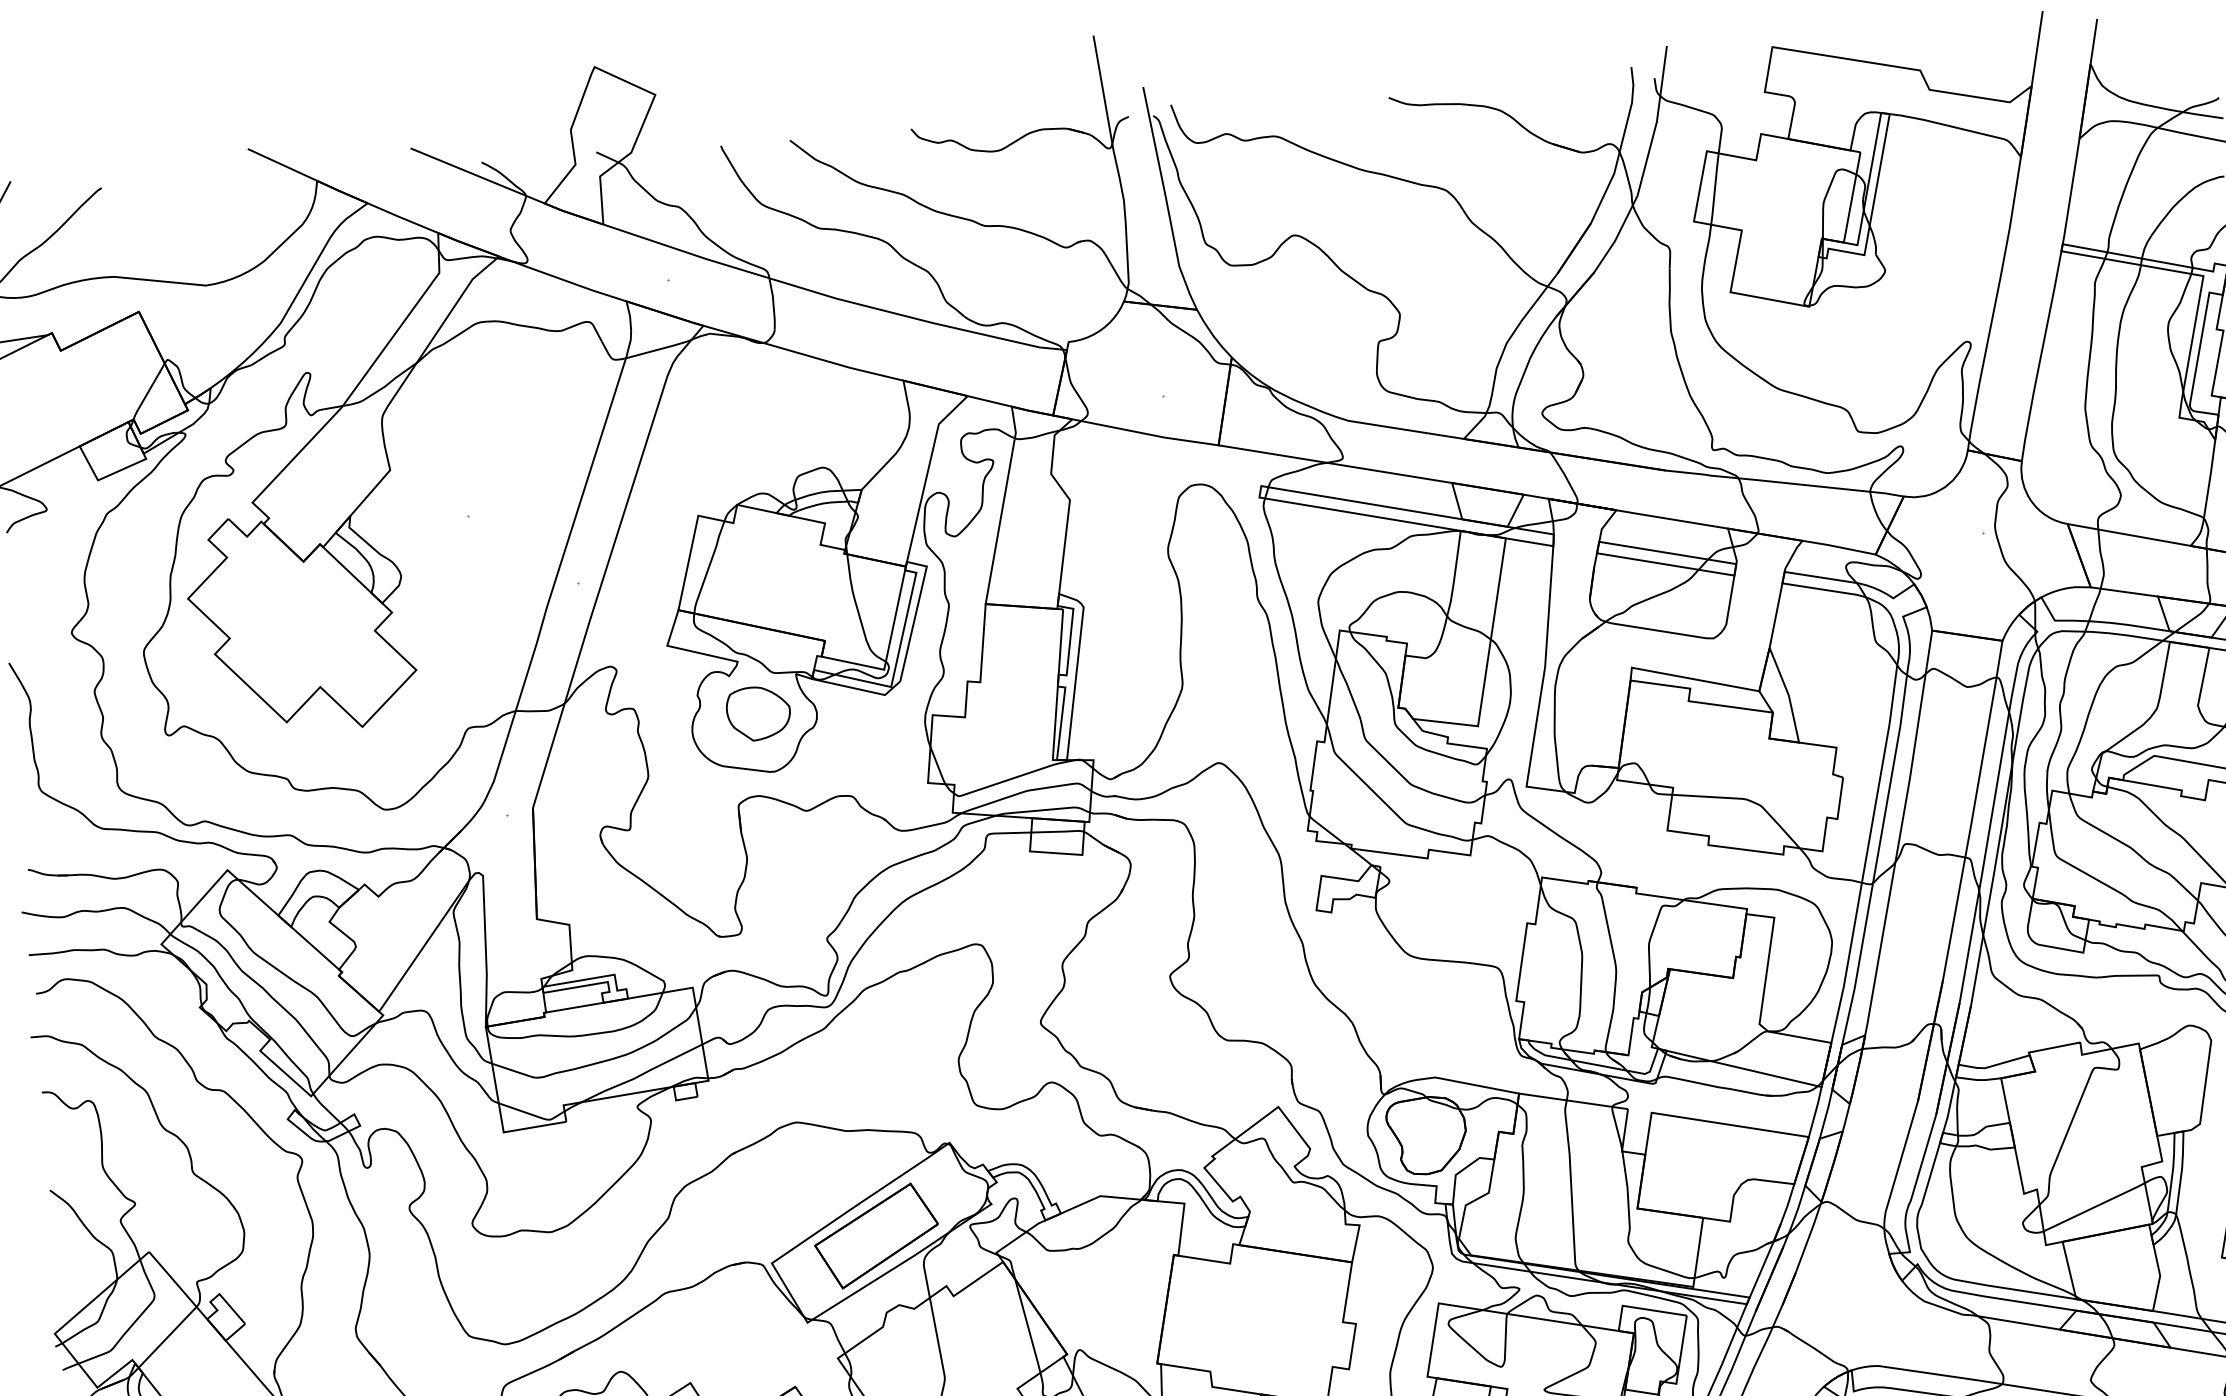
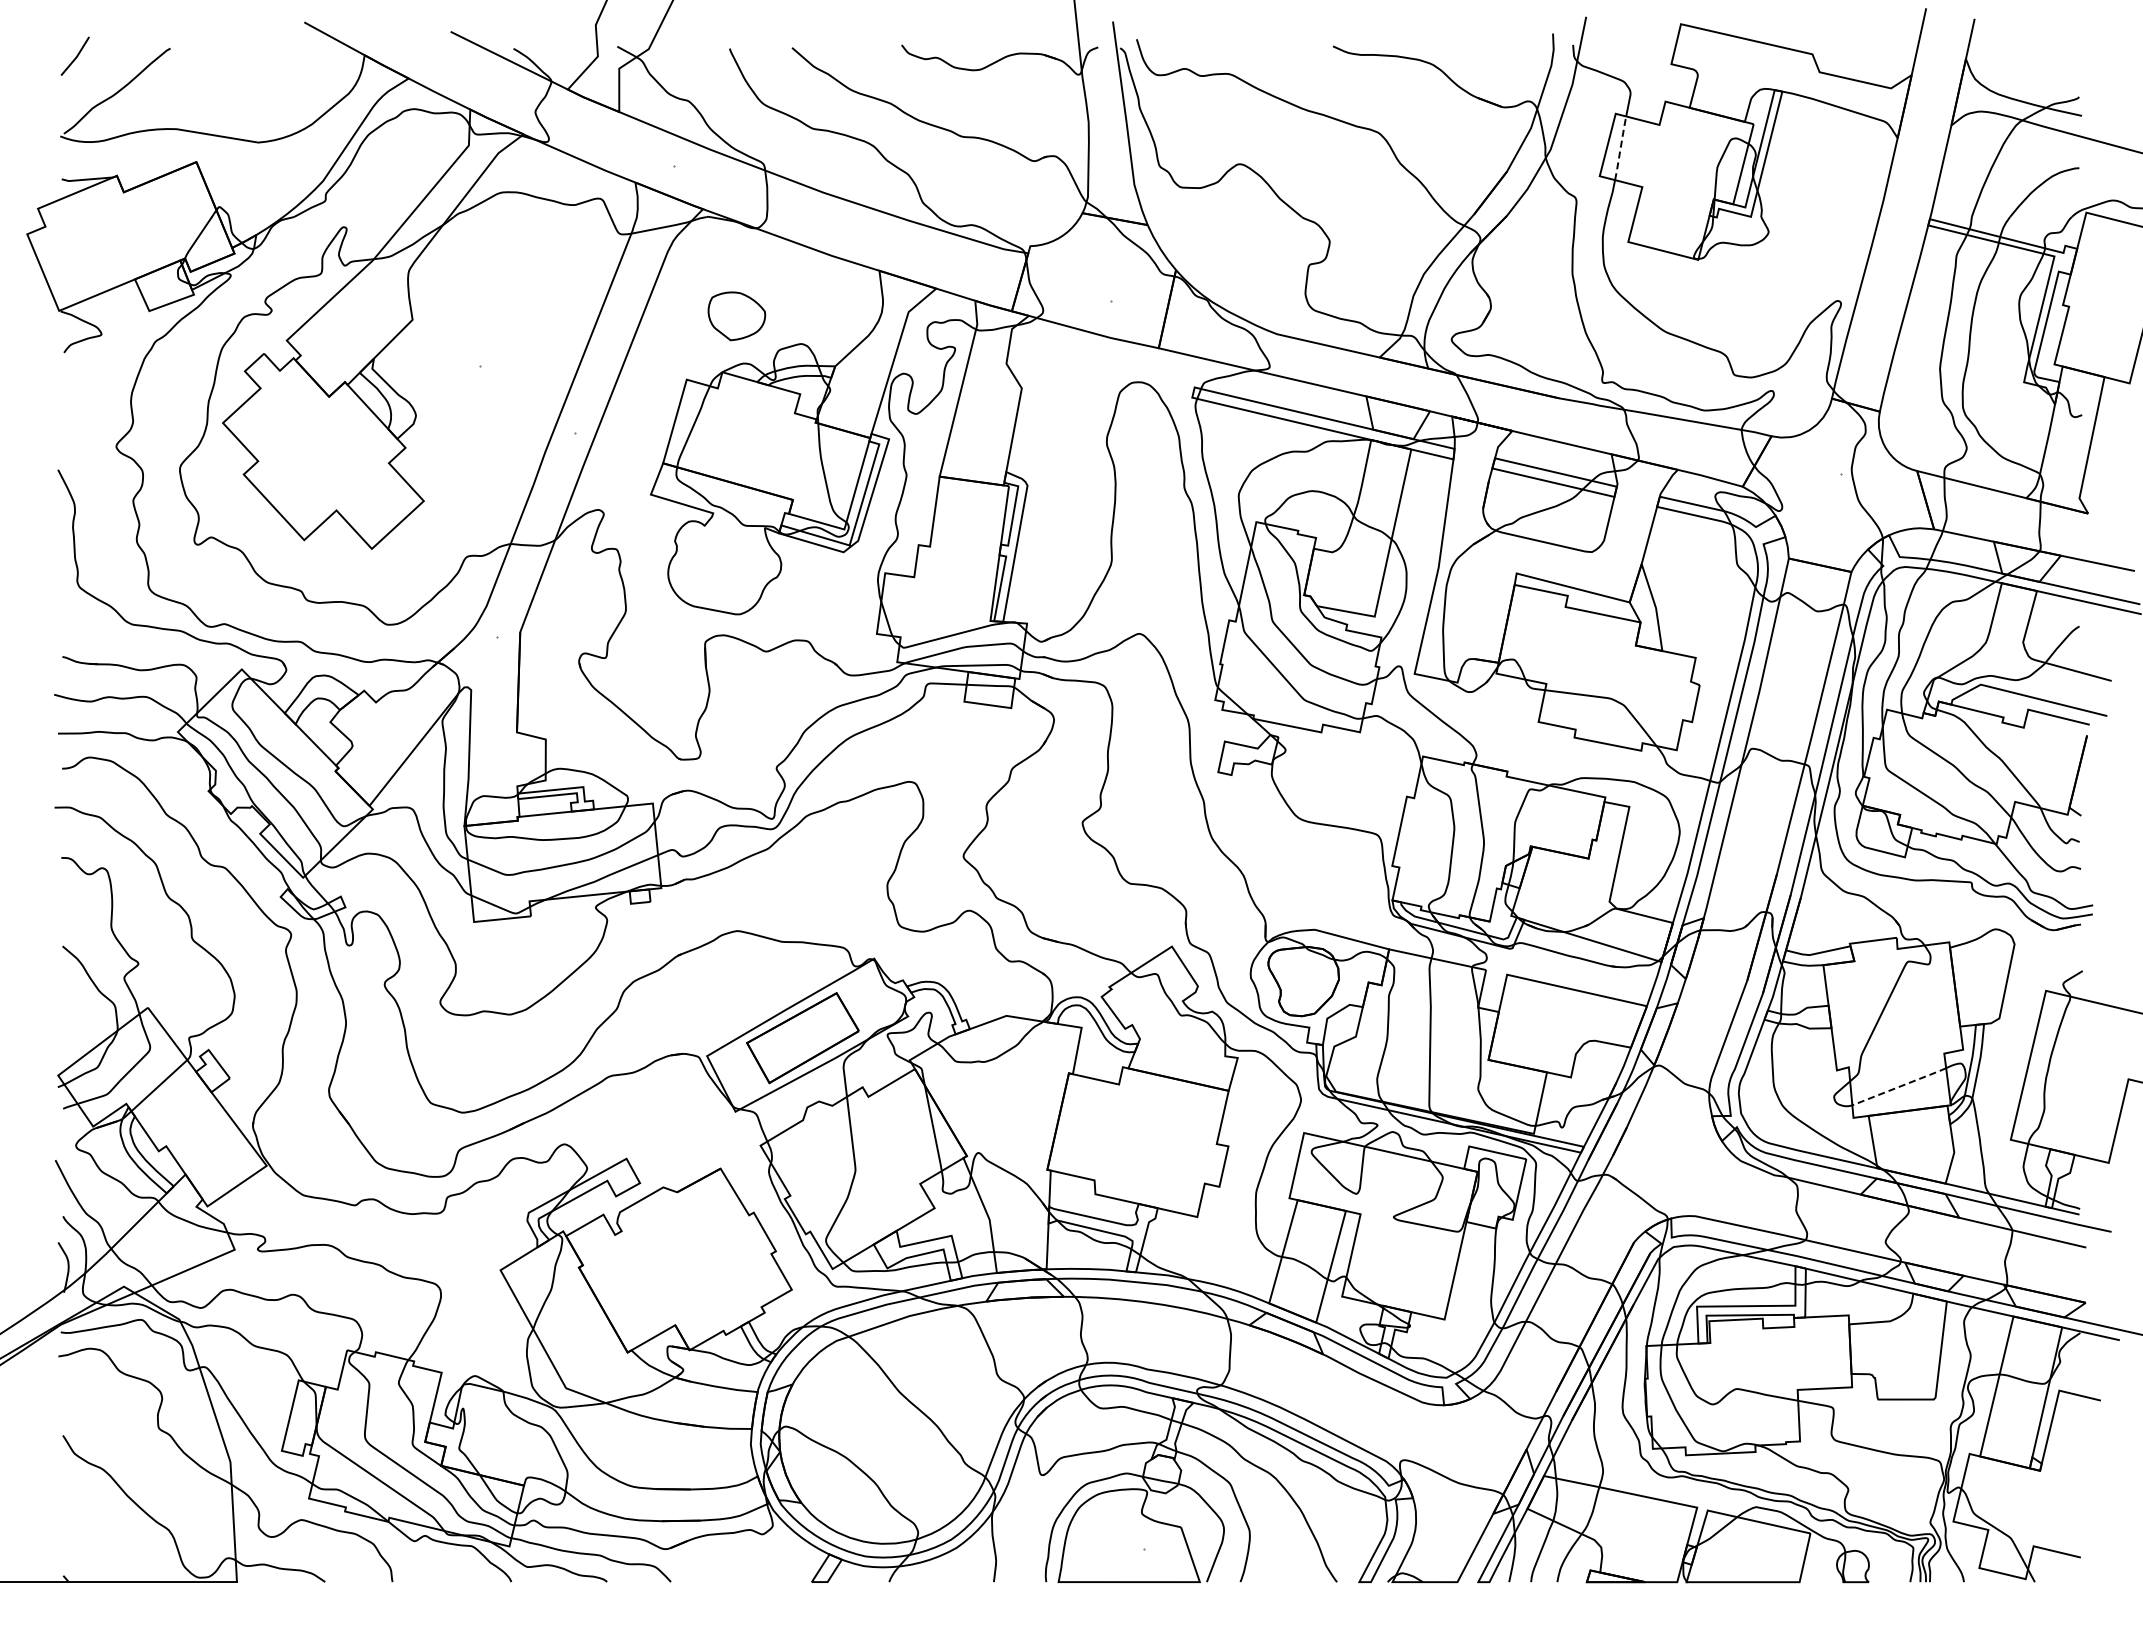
line: (1714, 189) -> (1620, 148), solid -> dashed
part: (758, 713) -> (736, 316), moved
line: (2094, 1206) -> (1899, 1086), solid -> dashed

